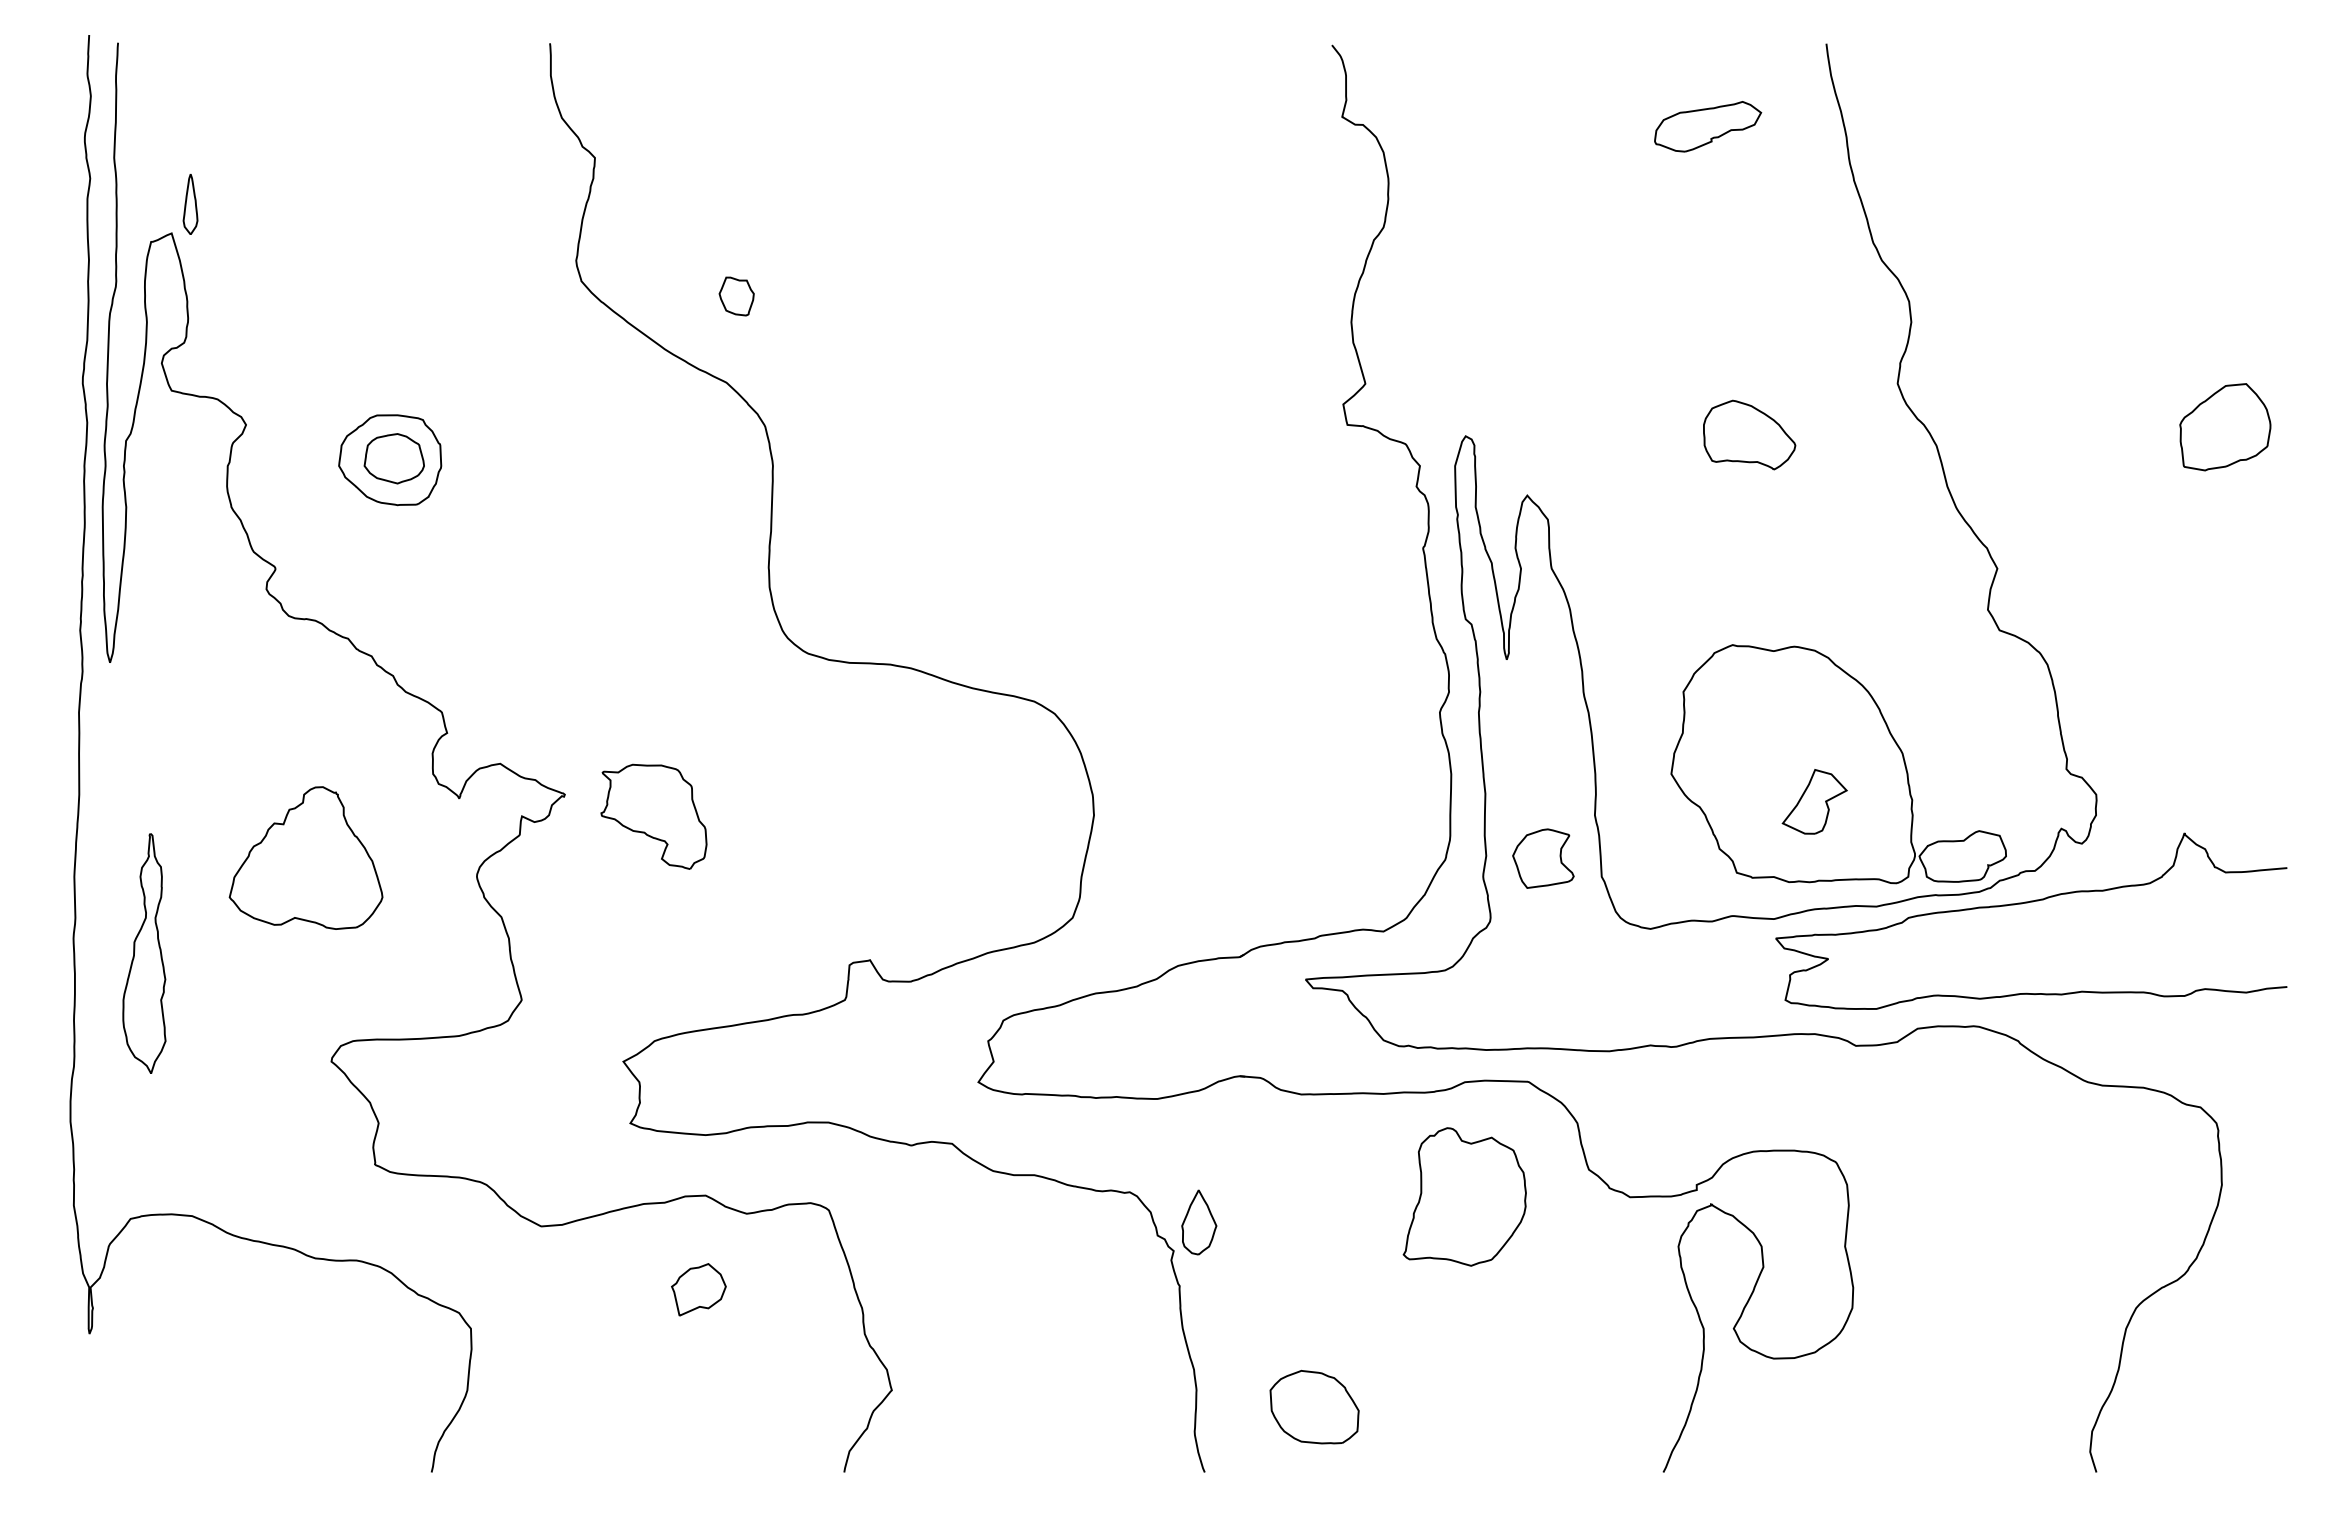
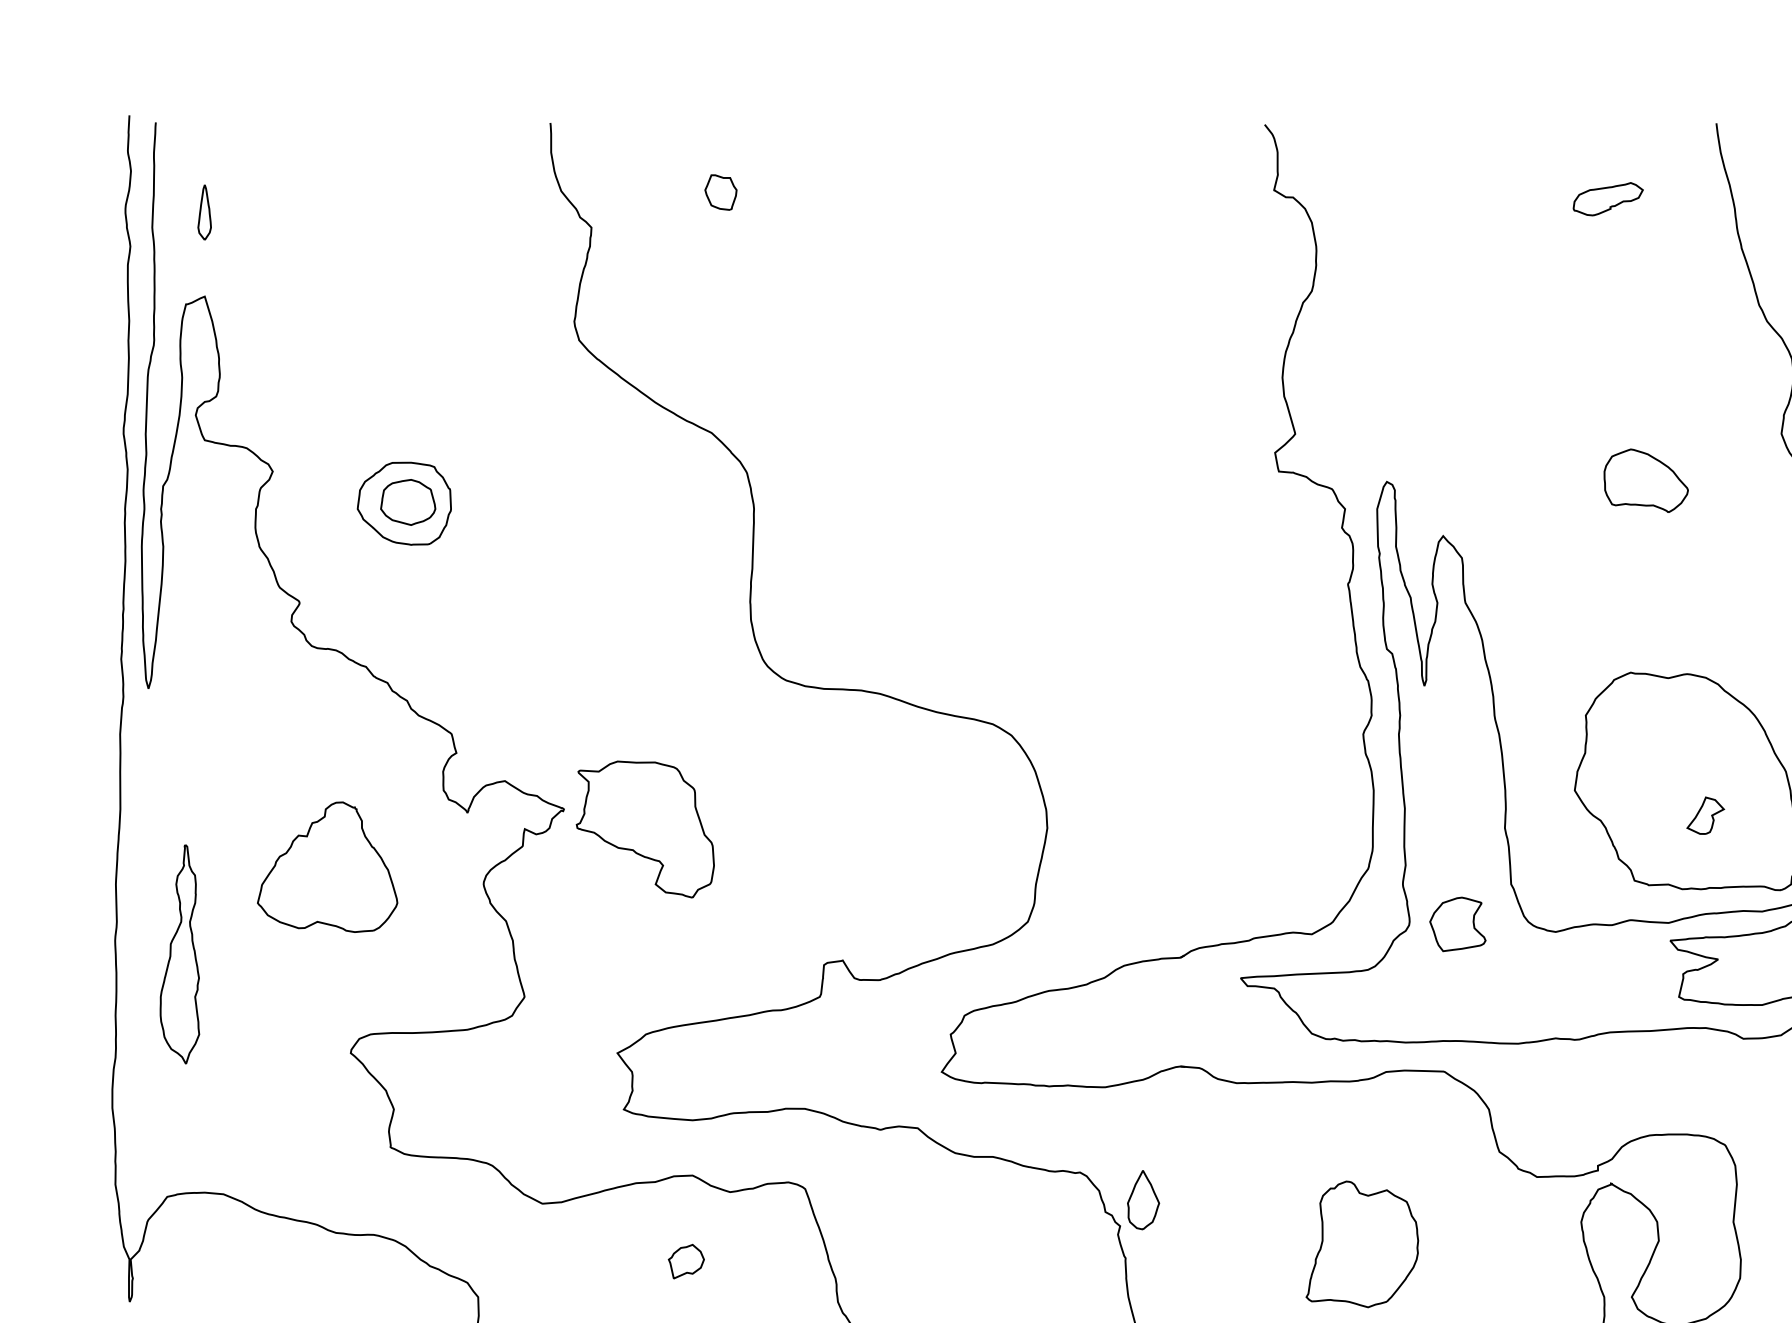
part: (1707, 126) -> (1607, 198), size x0.71
part: (190, 204) -> (204, 212), moved
part: (736, 296) -> (720, 192), moved
part: (1814, 801) -> (1705, 815), size x0.62
part: (653, 816) -> (644, 829), size x1.43
part: (1543, 858) -> (1457, 924), moved
part: (1464, 1196) -> (1362, 1243), moved
part: (698, 1289) -> (686, 1261), size x0.71

